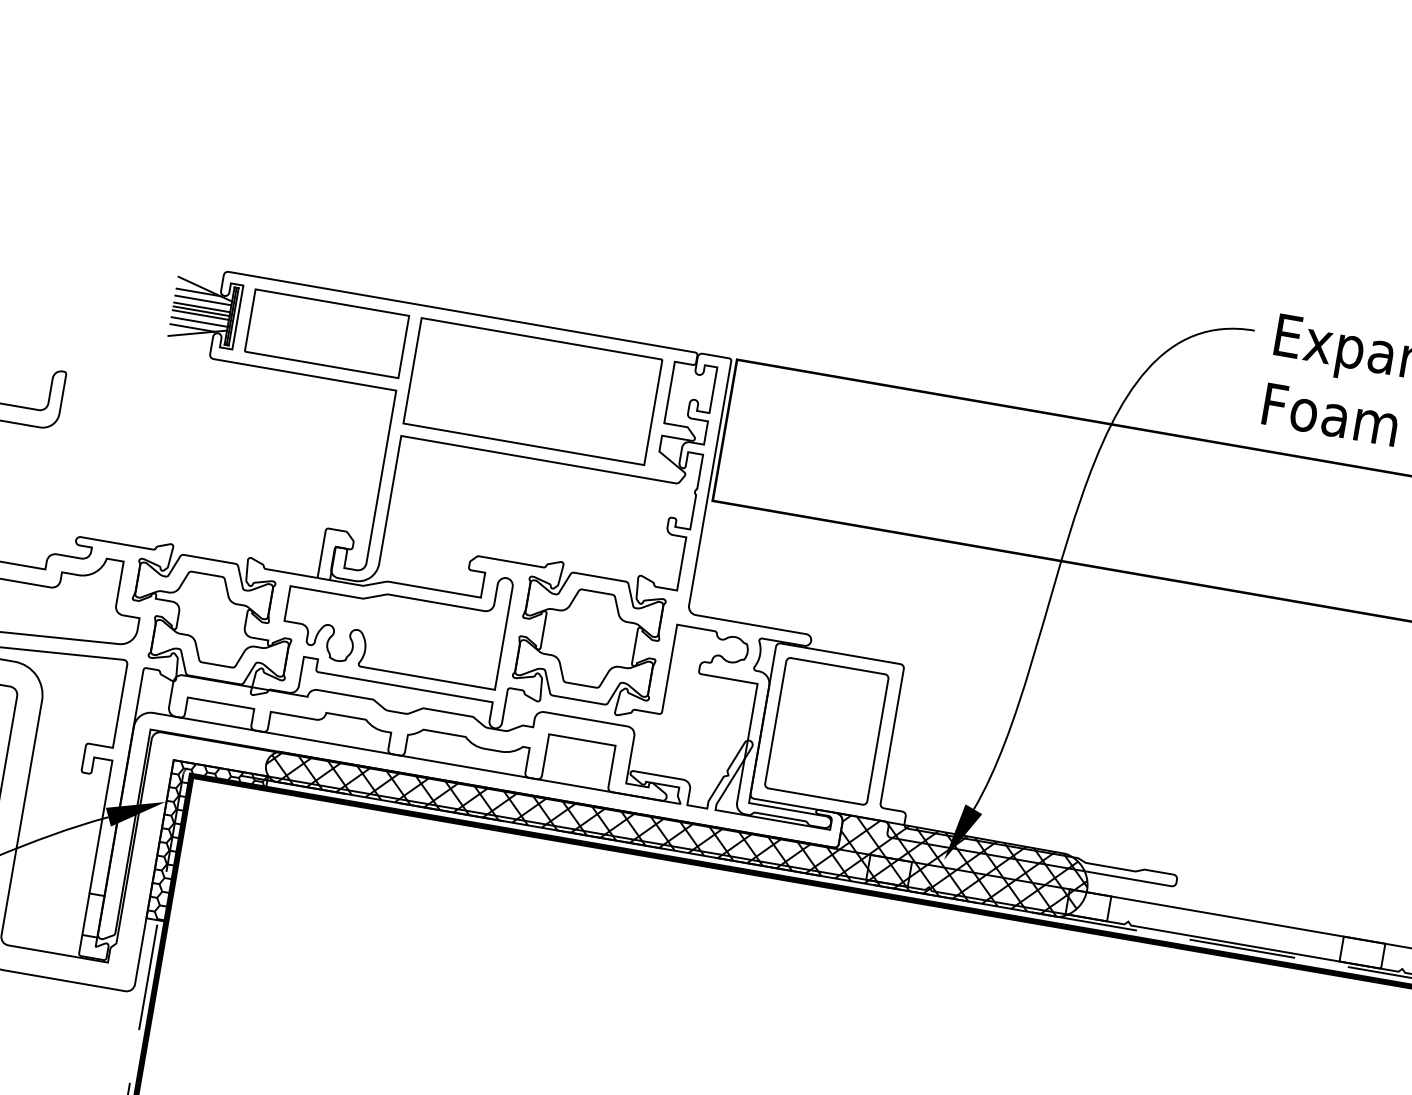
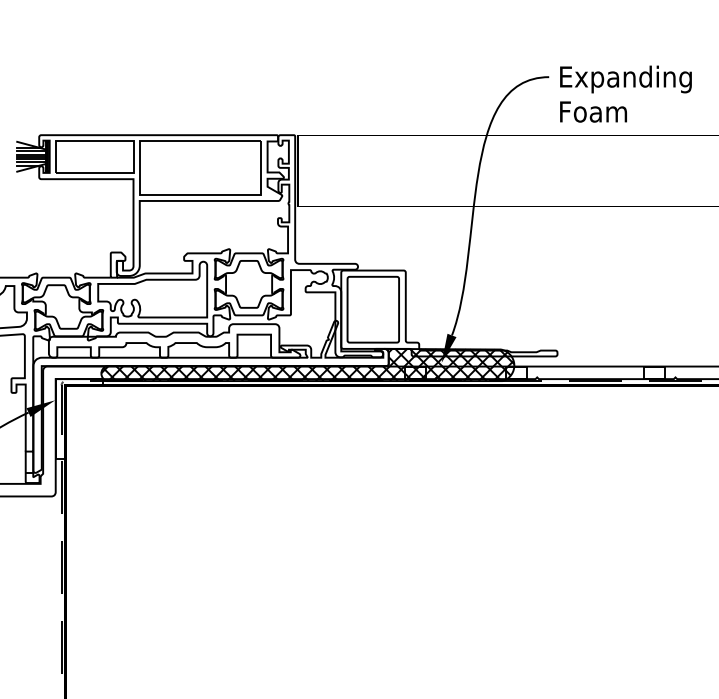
hatch: (207, 846) -> (79, 418), removed

